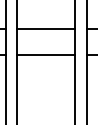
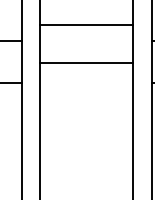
line: (46, 28) -> (86, 24), moved
line: (46, 55) -> (86, 64), moved

